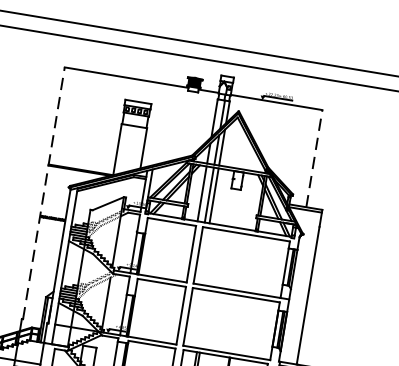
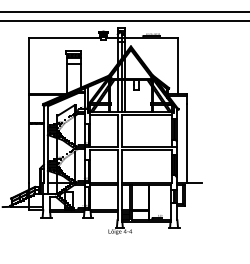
line: (313, 159) -> (177, 66), dashed -> solid
line: (44, 193) -> (29, 110), dashed -> solid

